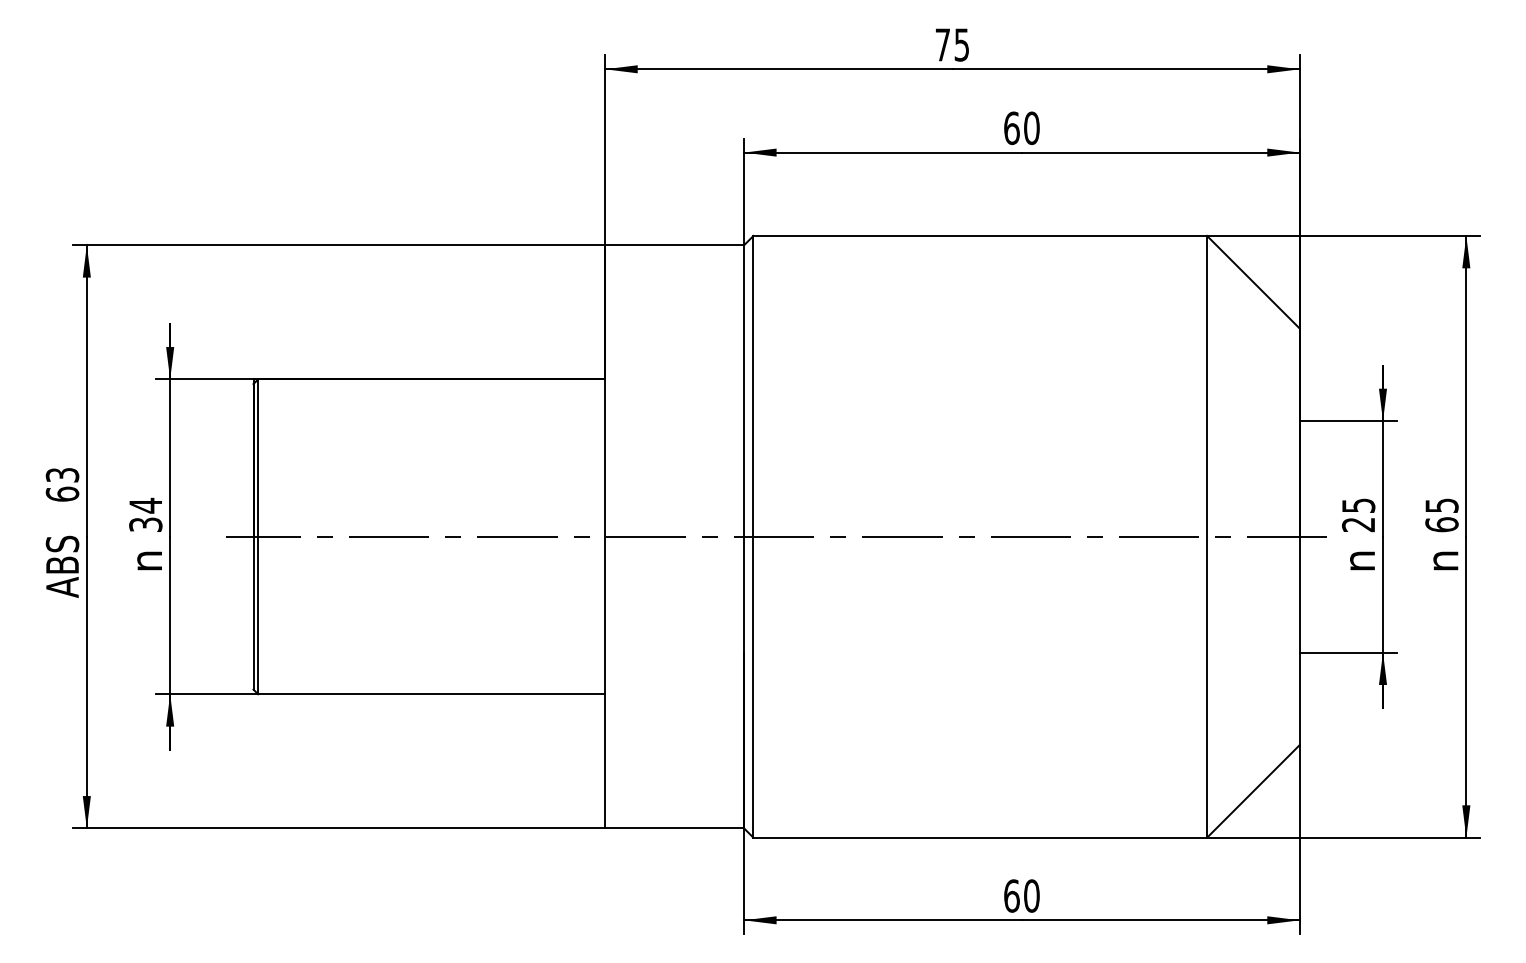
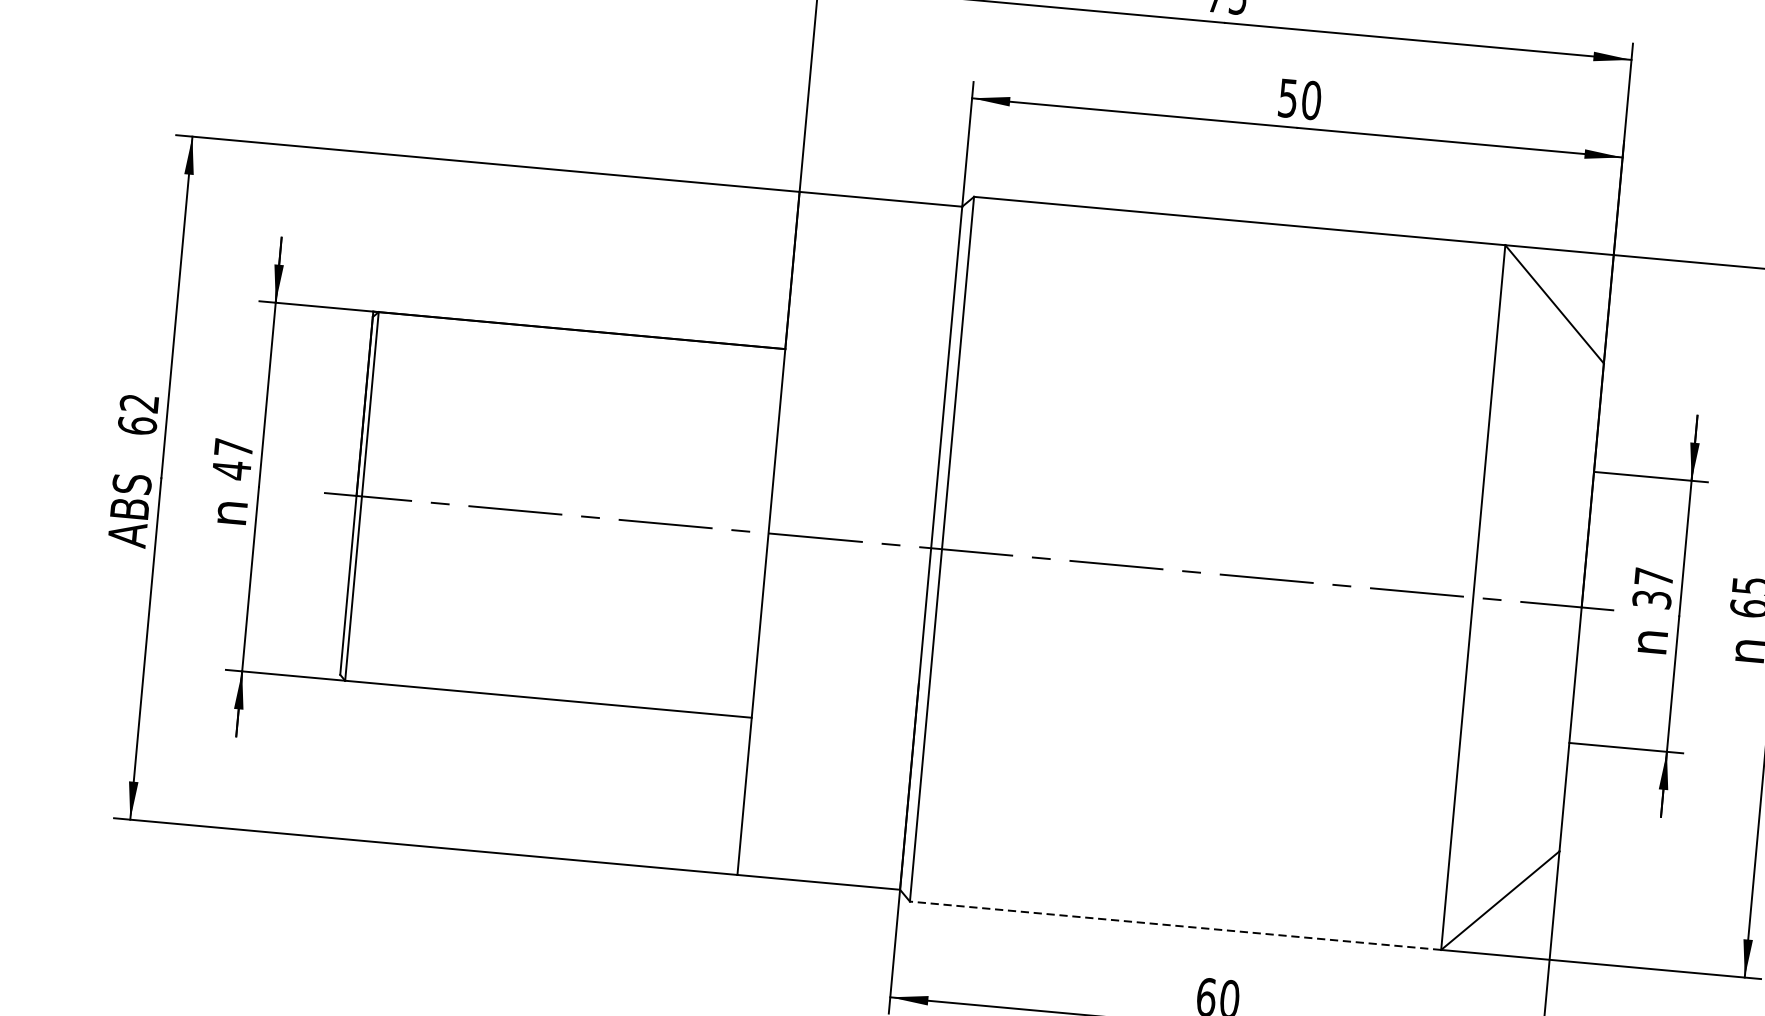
text: (1011, 128) -> (1287, 98), 60 -> 50
text: (62, 475) -> (139, 403), 63 -> 62
text: (145, 514) -> (232, 458), 34 -> 47
text: (1358, 515) -> (1652, 588), 25 -> 37
line: (980, 837) -> (1175, 925), solid -> dashed

